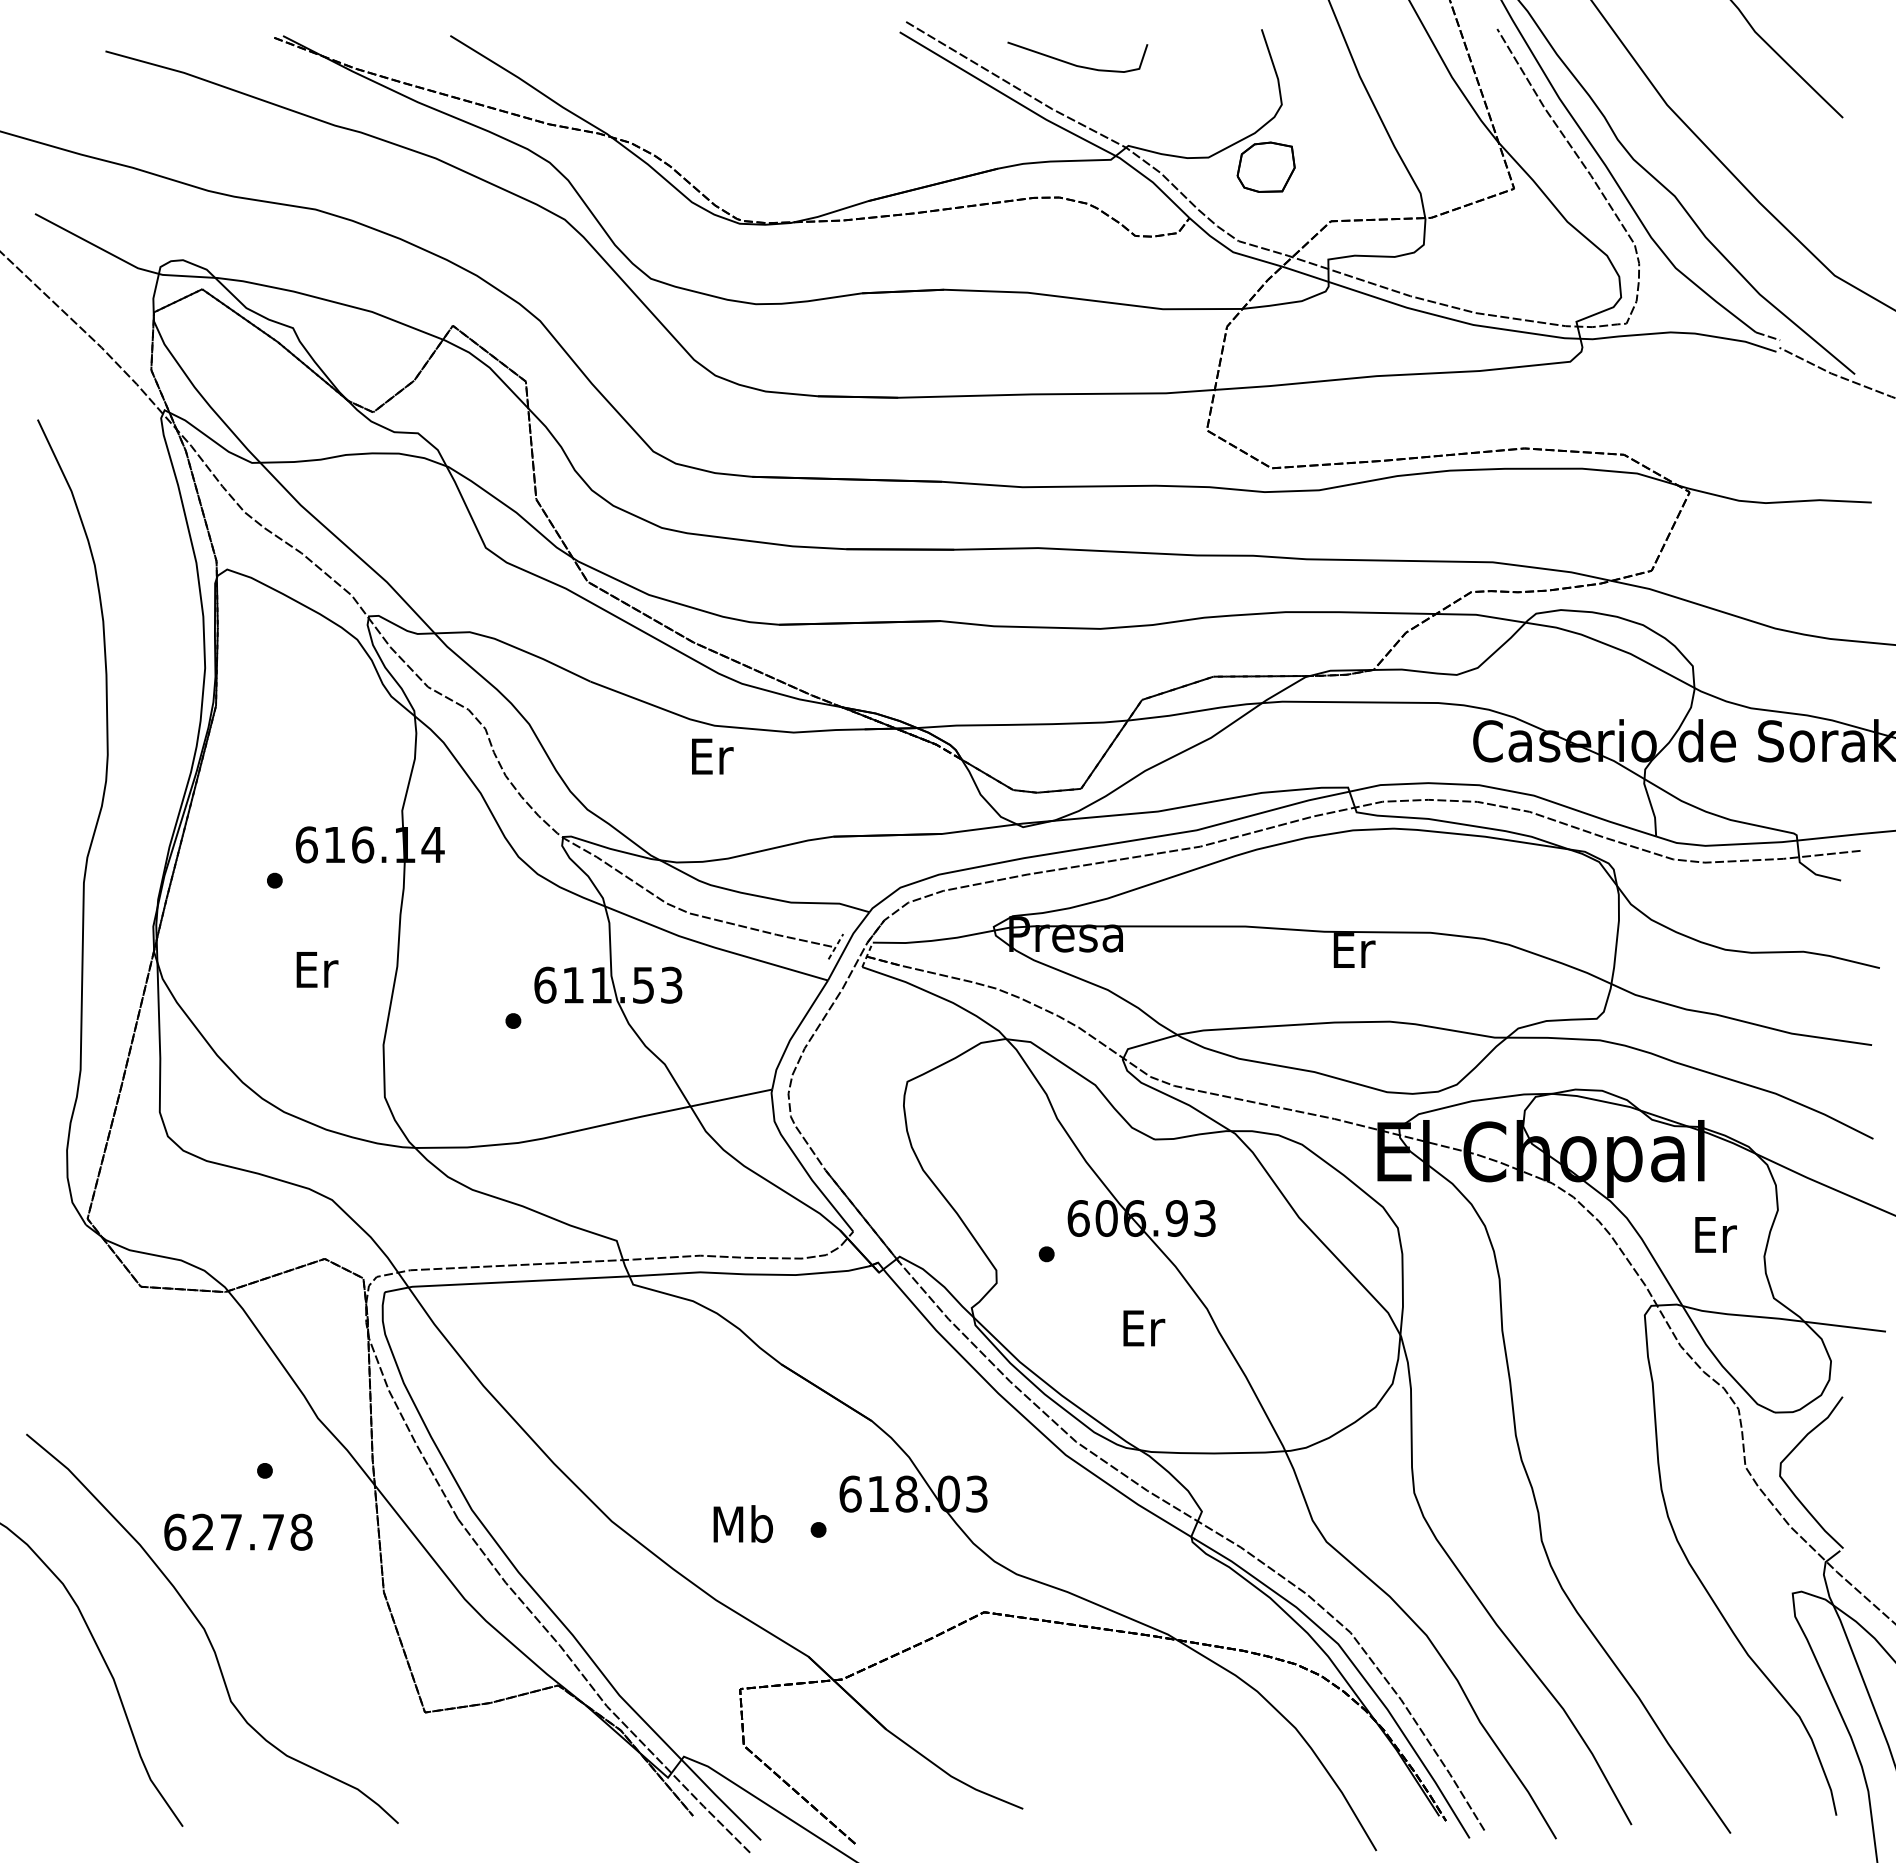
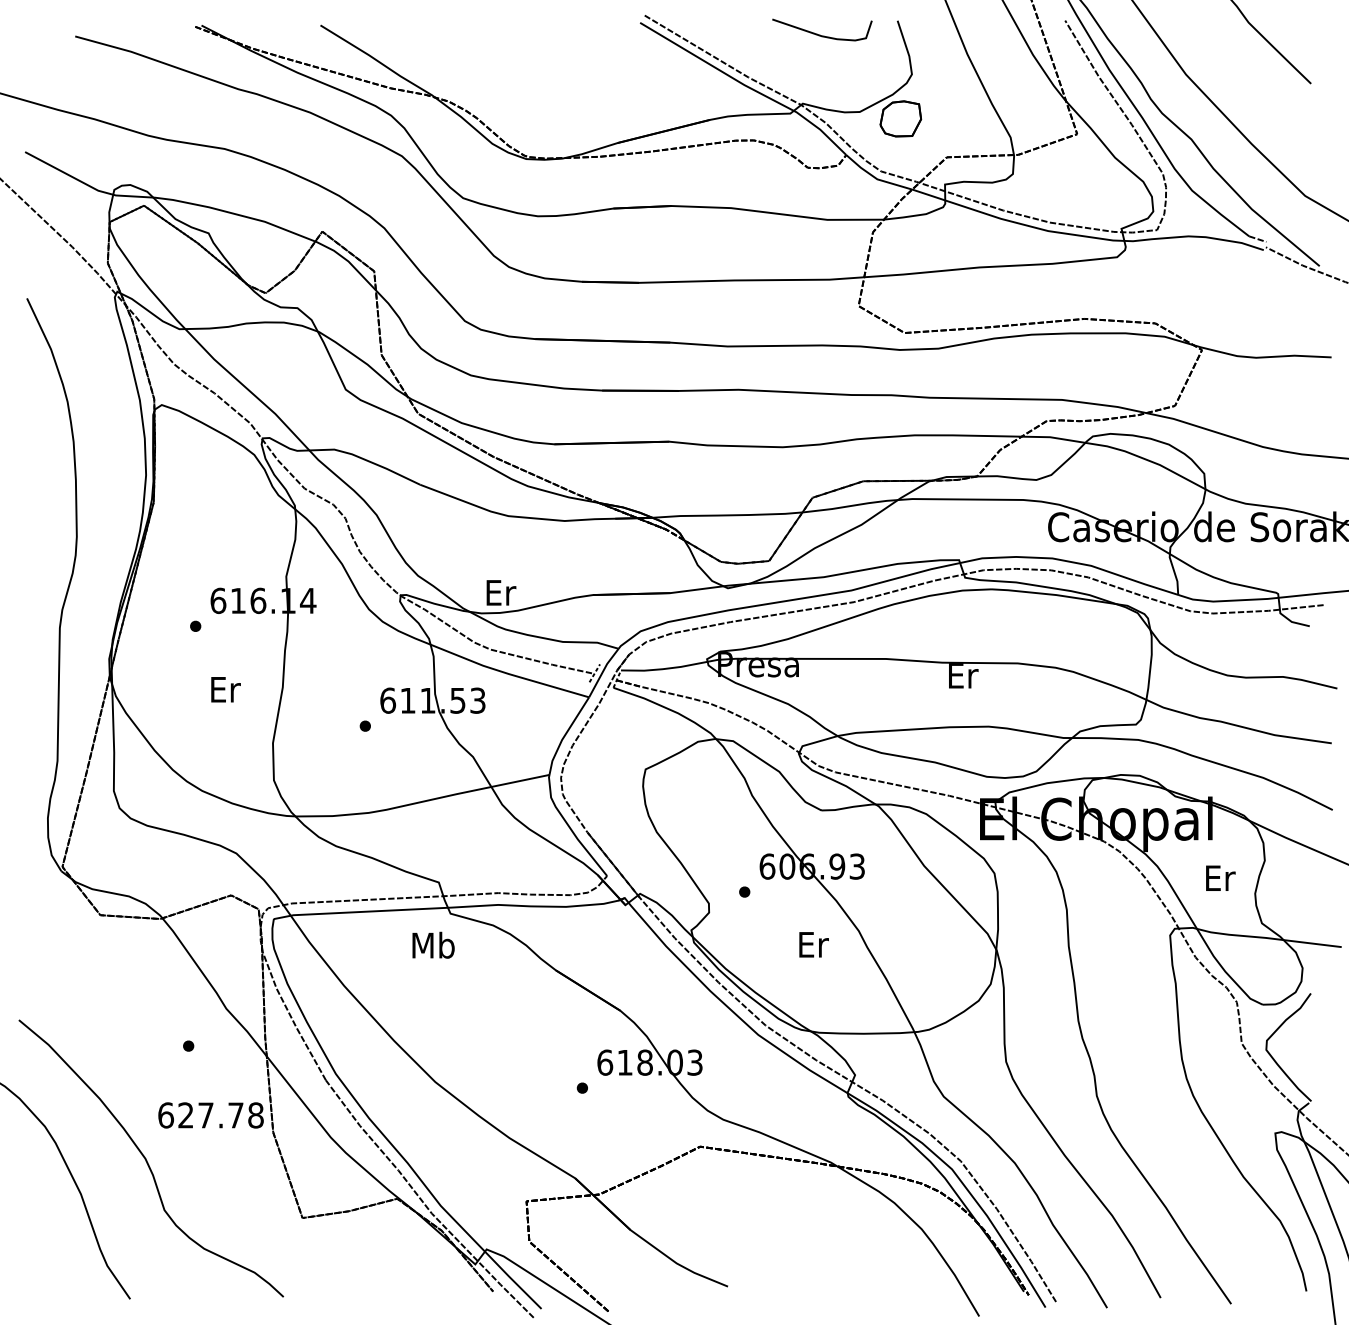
curve: (1073, 63) -> (819, 34), moved
text: (712, 756) -> (501, 592), moved
text: (742, 1523) -> (433, 944), moved
text: (238, 1531) -> (211, 1114), moved

